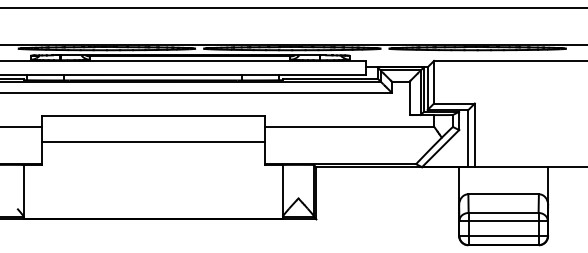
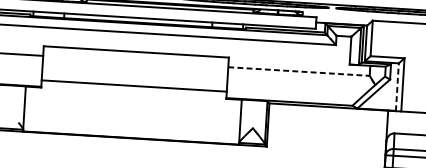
line: (349, 127) -> (298, 71), solid -> dashed
line: (468, 138) -> (397, 87), solid -> dashed
line: (153, 141) -> (134, 86), moved

